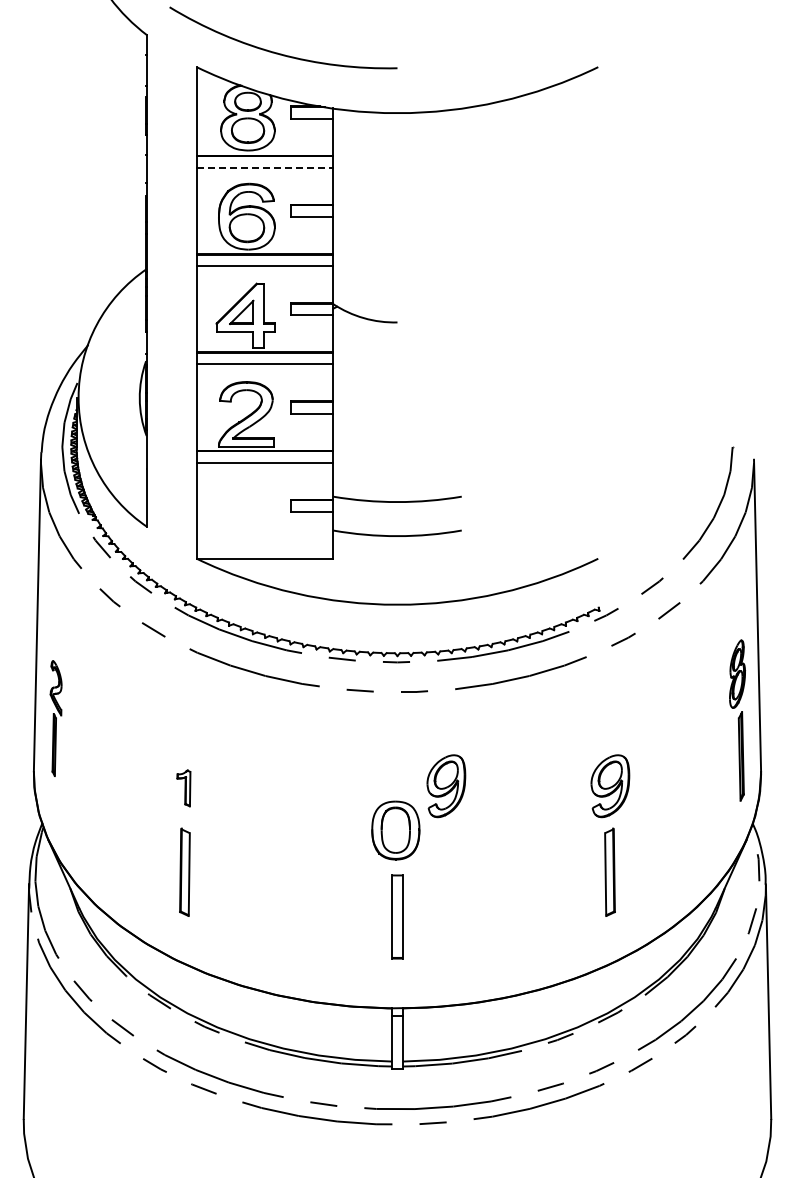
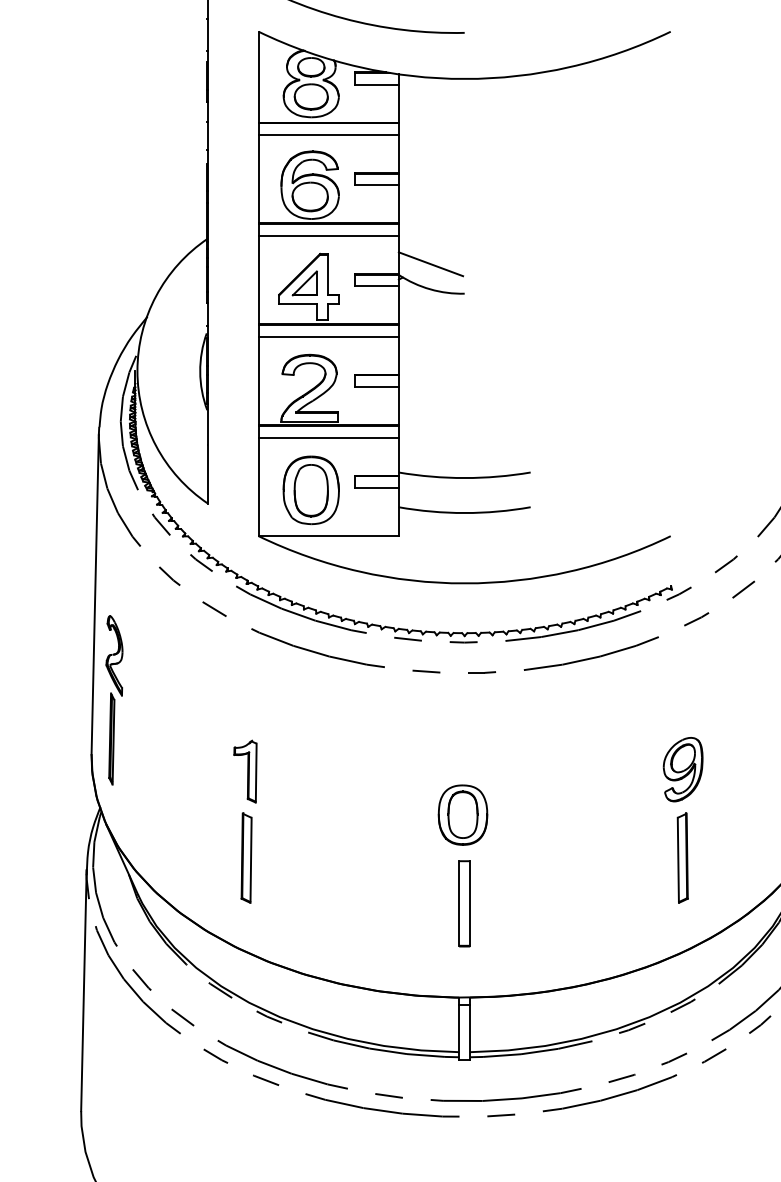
line: (265, 167) -> (329, 134), dashed -> solid
line: (364, 293) -> (430, 264), added
part: (247, 513) -> (310, 489), added
part: (55, 718) -> (113, 700), size x1.43
part: (446, 786) -> (514, 769), removed
part: (183, 788) -> (245, 771), size x1.67

